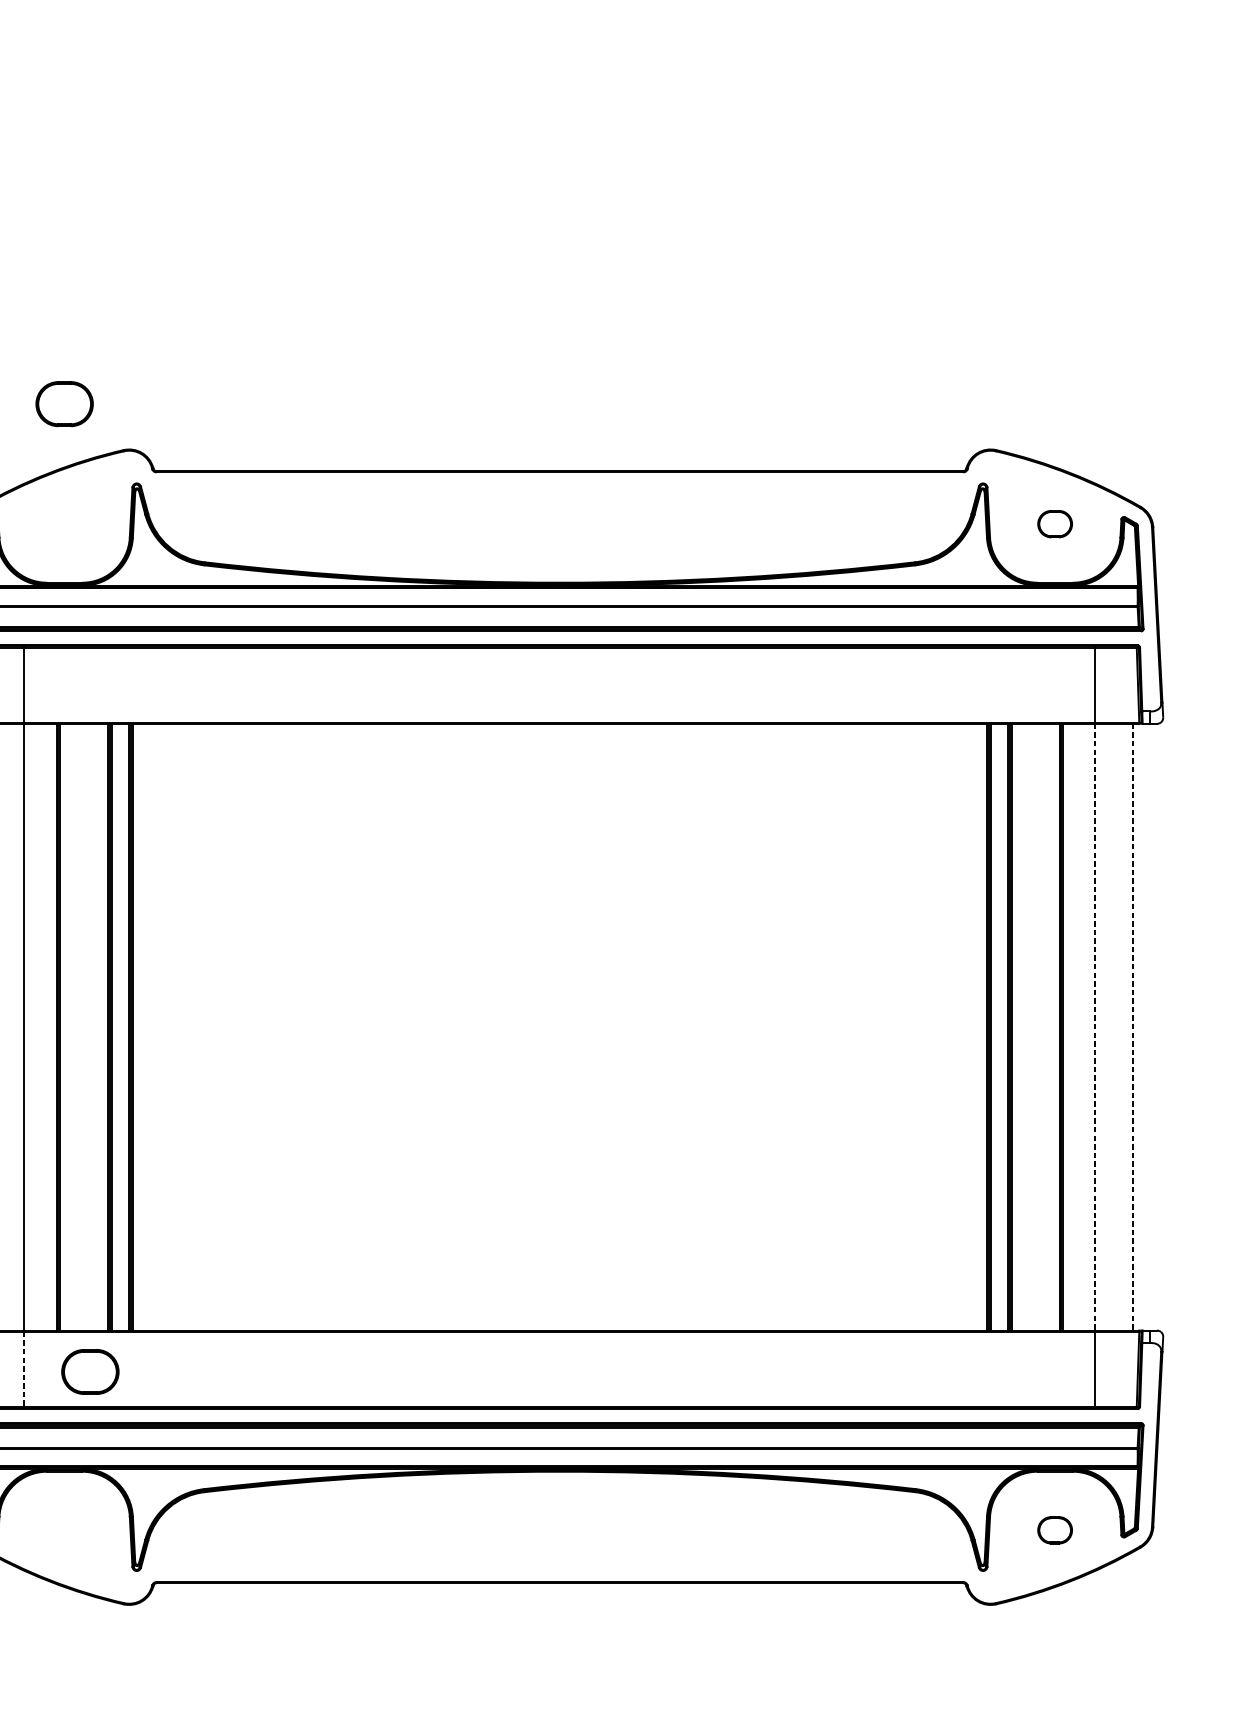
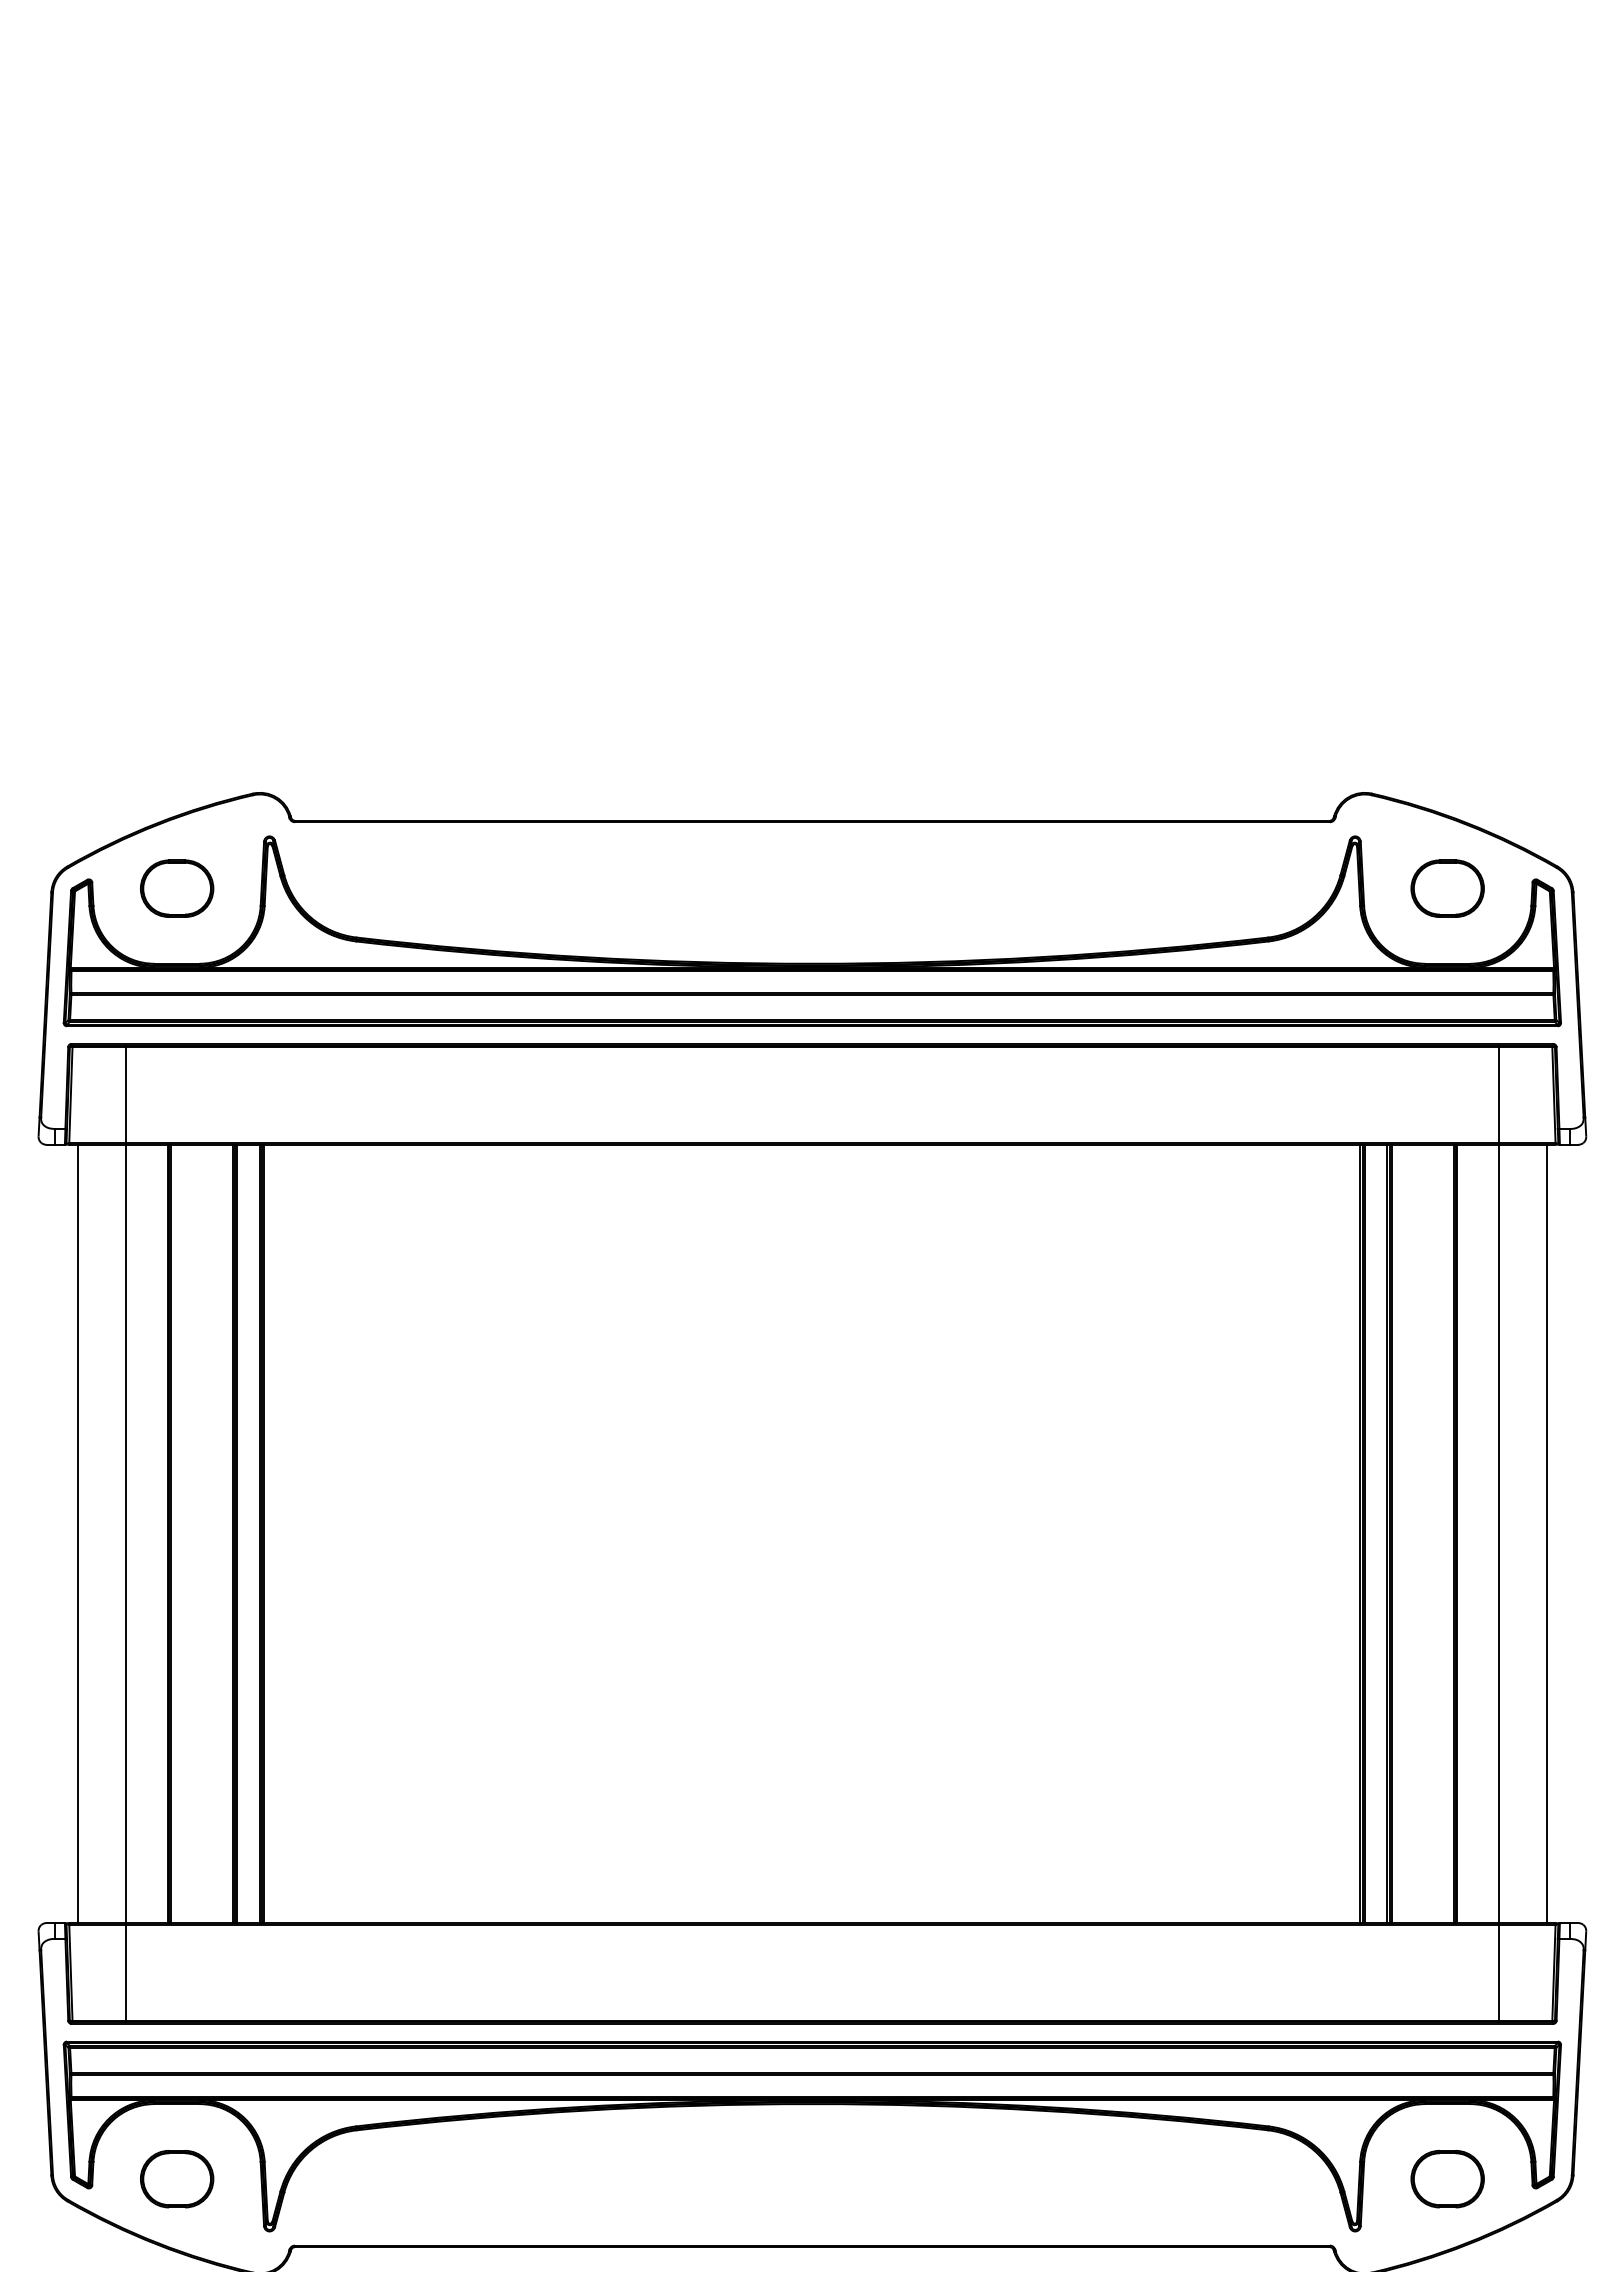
part: (64, 403) -> (177, 888), moved
part: (1055, 524) -> (1447, 888), size x1.67
line: (1095, 1027) -> (1499, 1534), dashed -> solid
line: (1132, 1027) -> (1546, 1534), dashed -> solid
line: (24, 1369) -> (125, 1973), dashed -> solid
part: (90, 1372) -> (177, 2179), moved
part: (1055, 1530) -> (1447, 2179), size x1.67

